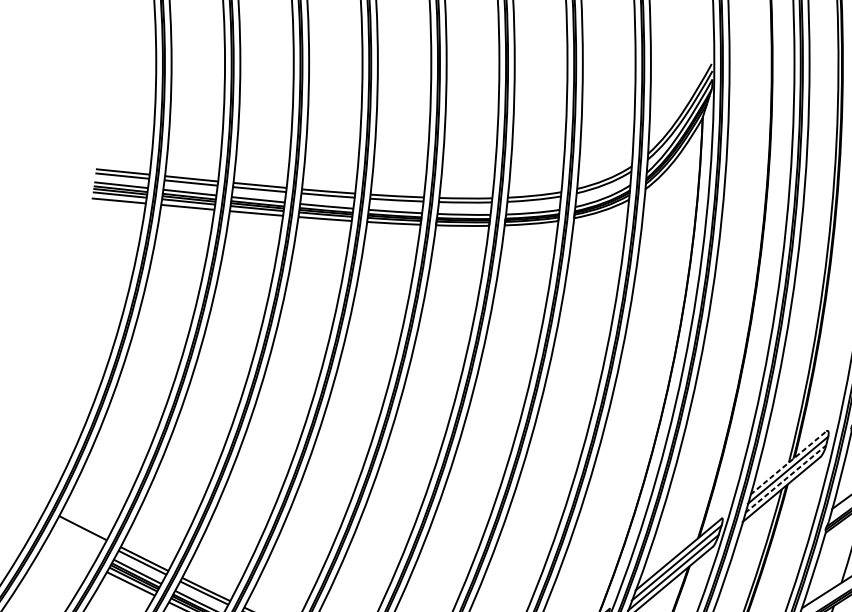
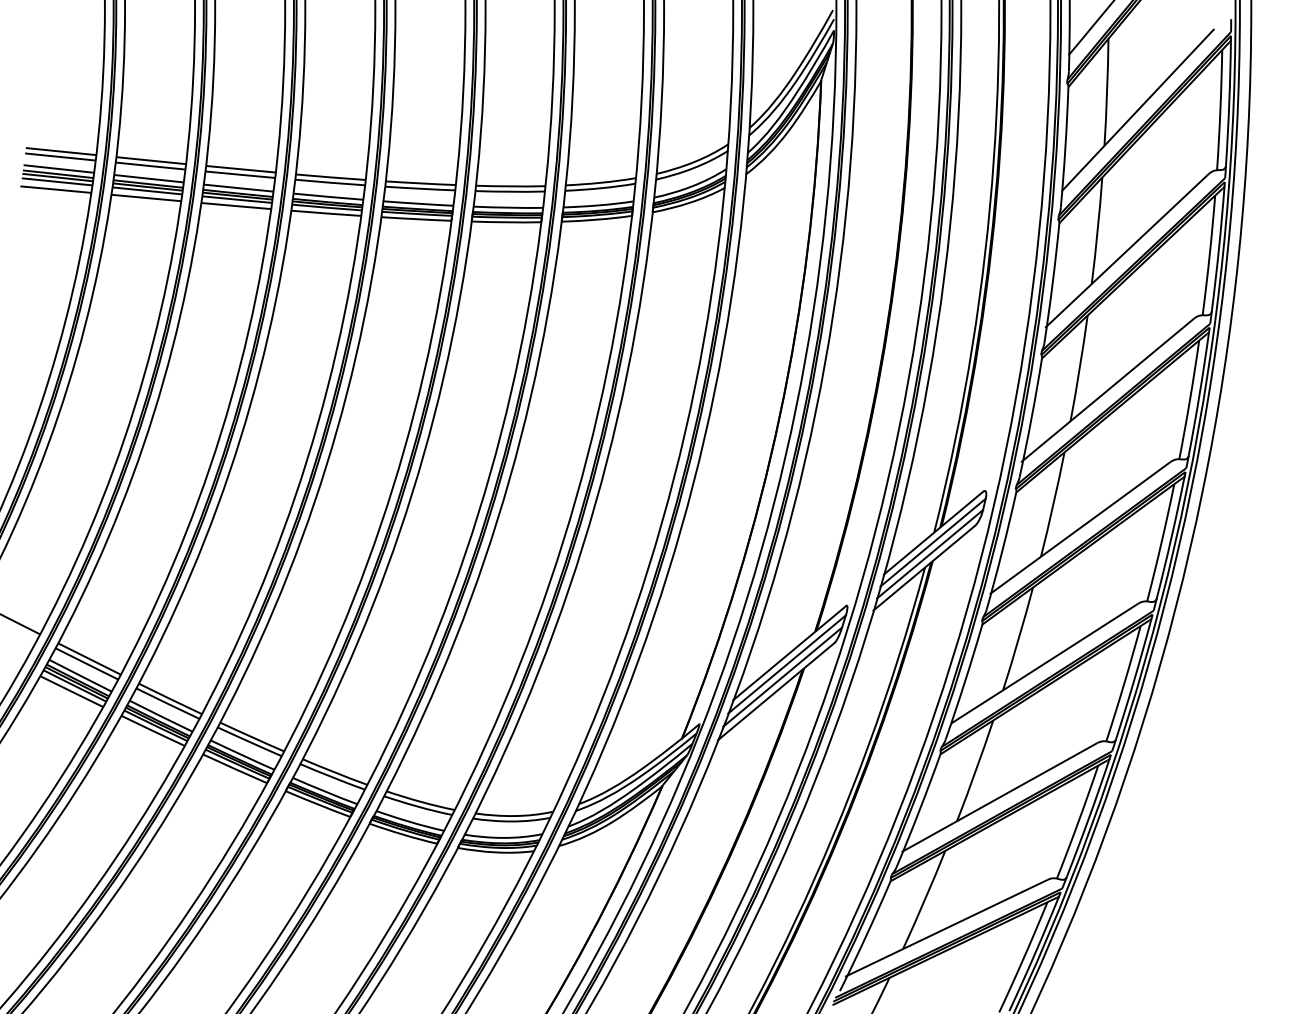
line: (788, 463) -> (933, 533), dashed -> solid
line: (786, 478) -> (930, 553), dashed -> solid

